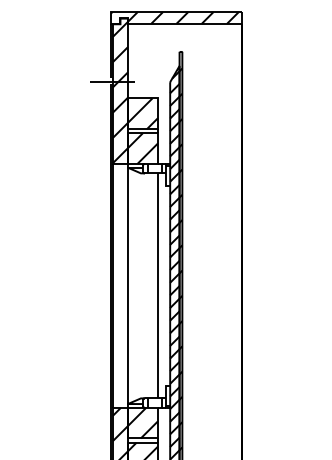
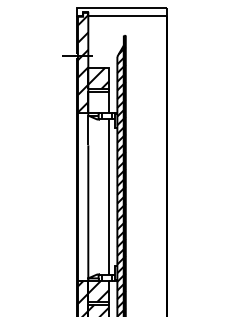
hatch: (174, 18) -> (120, 12), removed
hatch: (142, 148) -> (98, 102), removed

